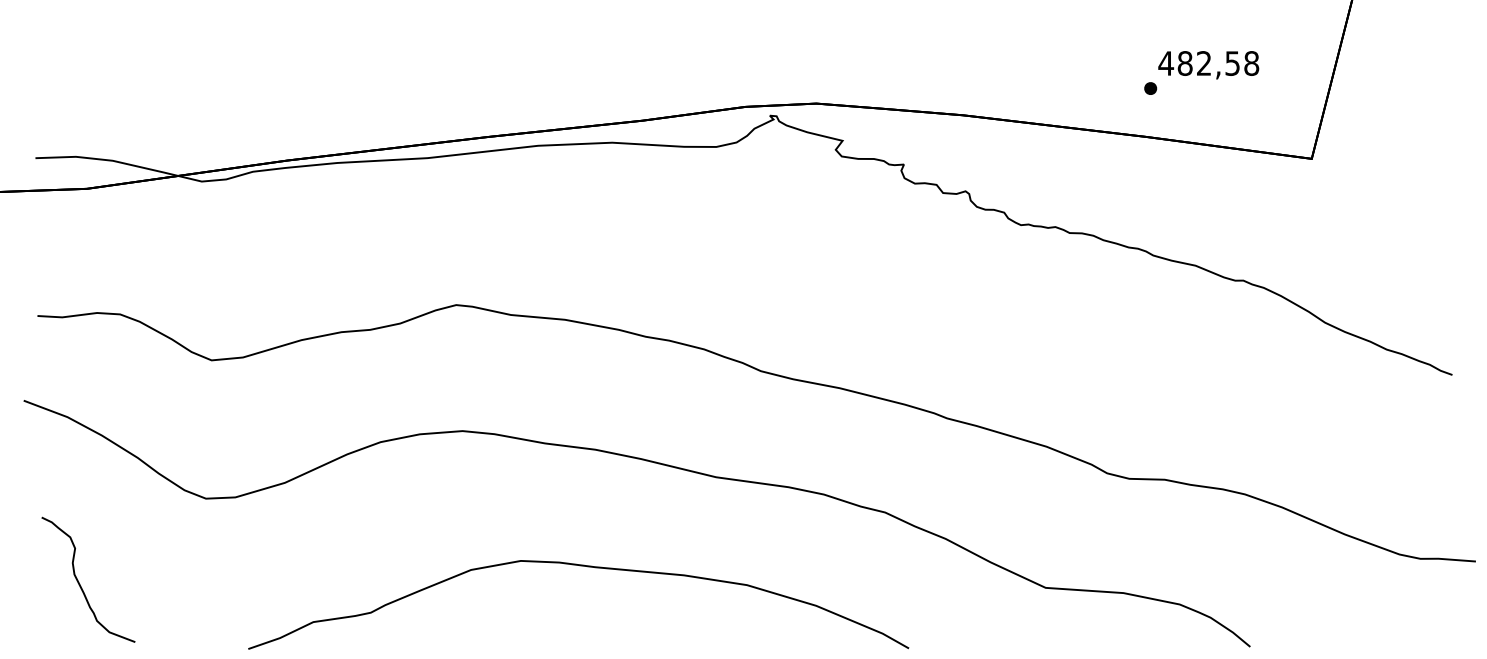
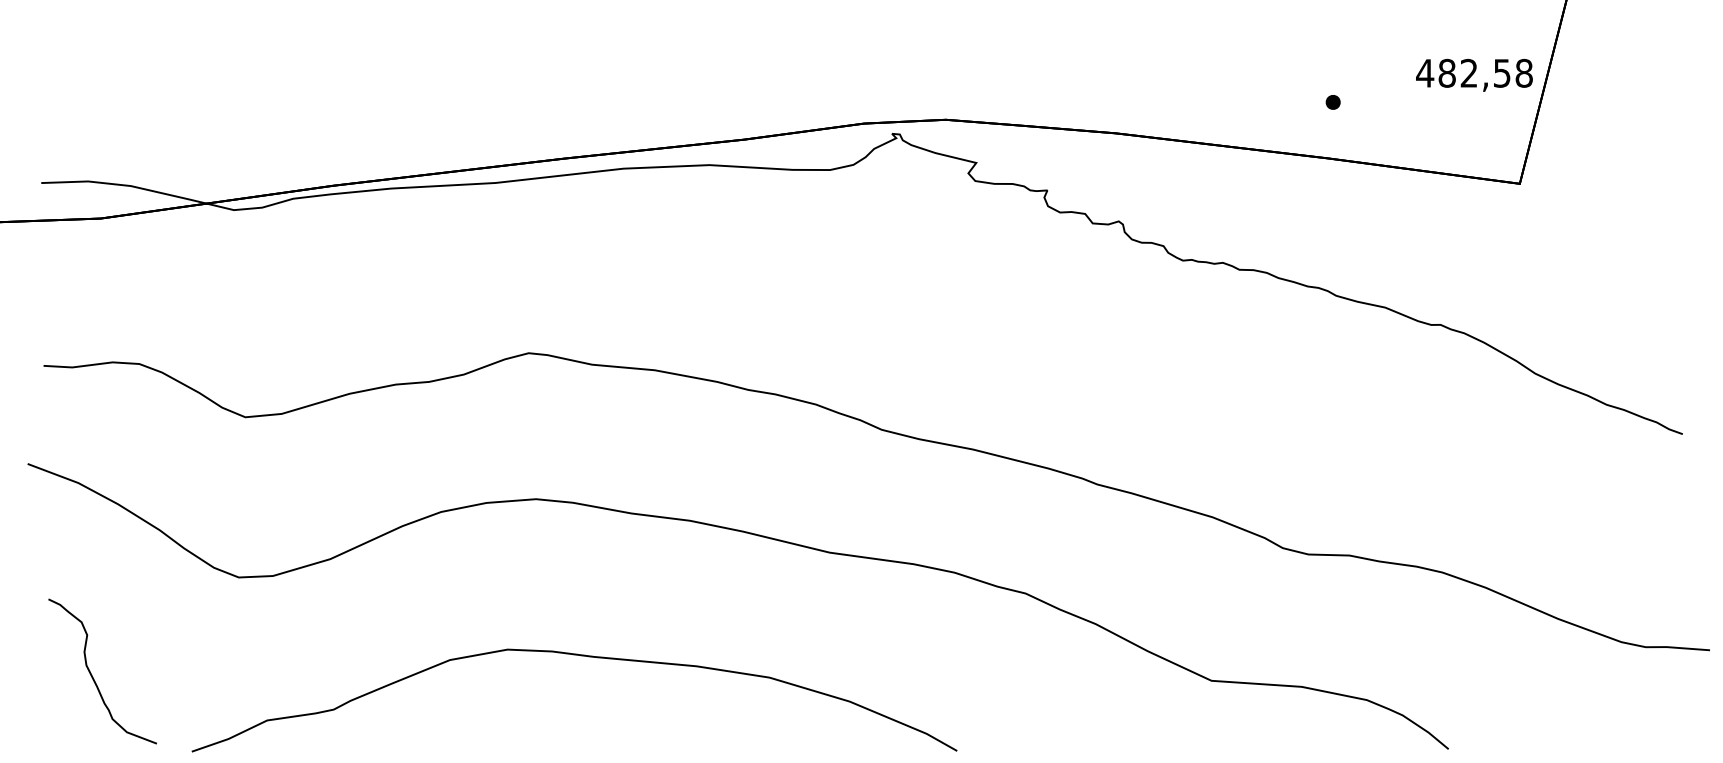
text: (1208, 64) -> (1474, 74), moved
curve: (583, 566) -> (580, 656), moved

